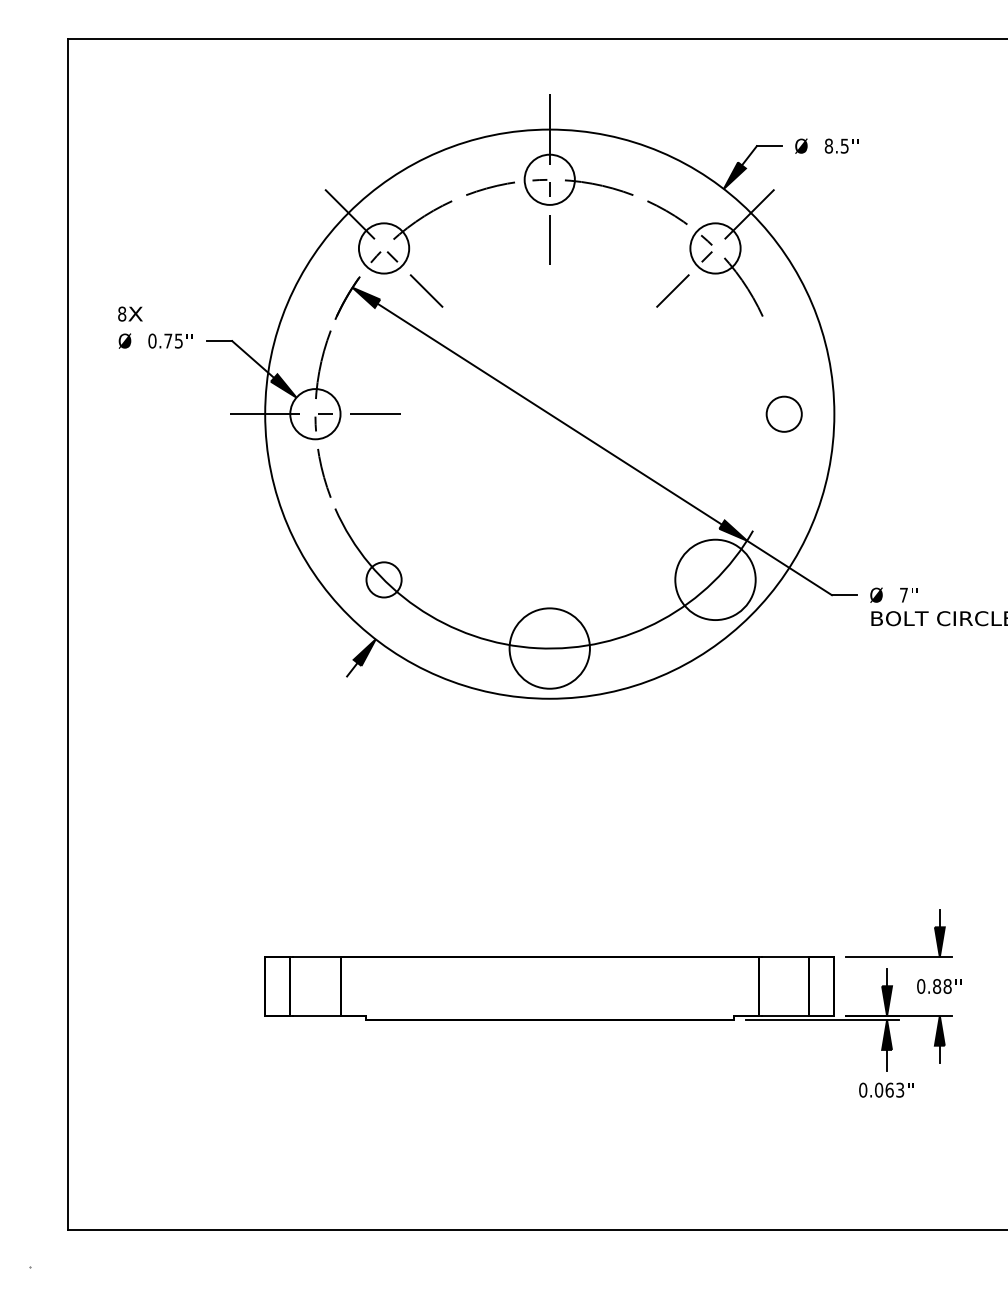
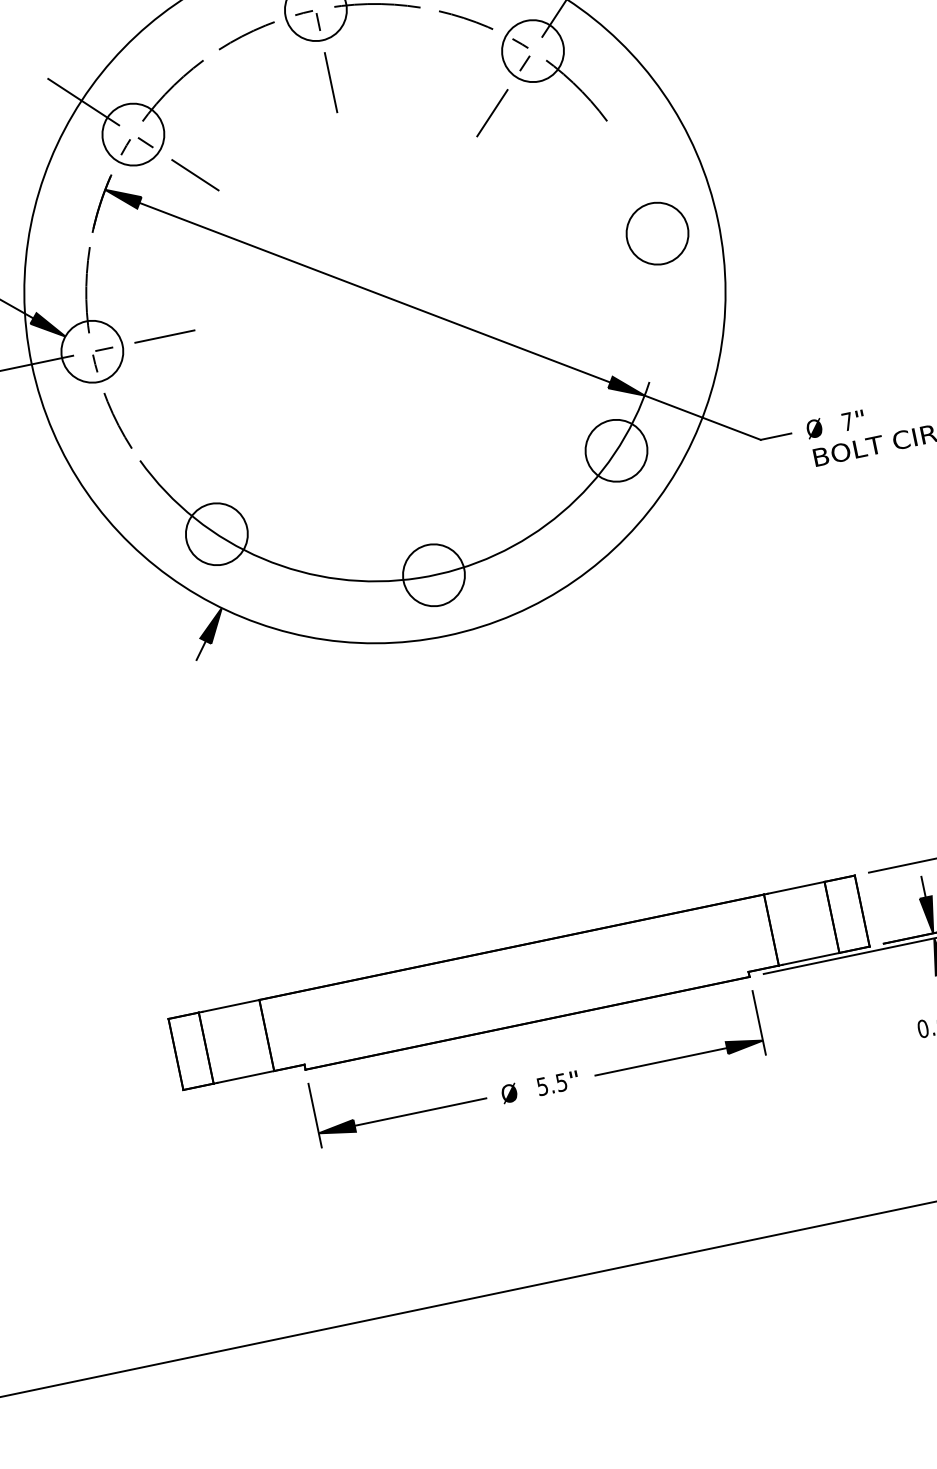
circle: (784, 414) -> (658, 233), size x1.43
circle: (383, 579) -> (216, 533), size x1.43
circle: (715, 579) -> (616, 450), size x0.62
circle: (549, 648) -> (433, 575), size x0.62
part: (549, 1065) -> (538, 1078), added

